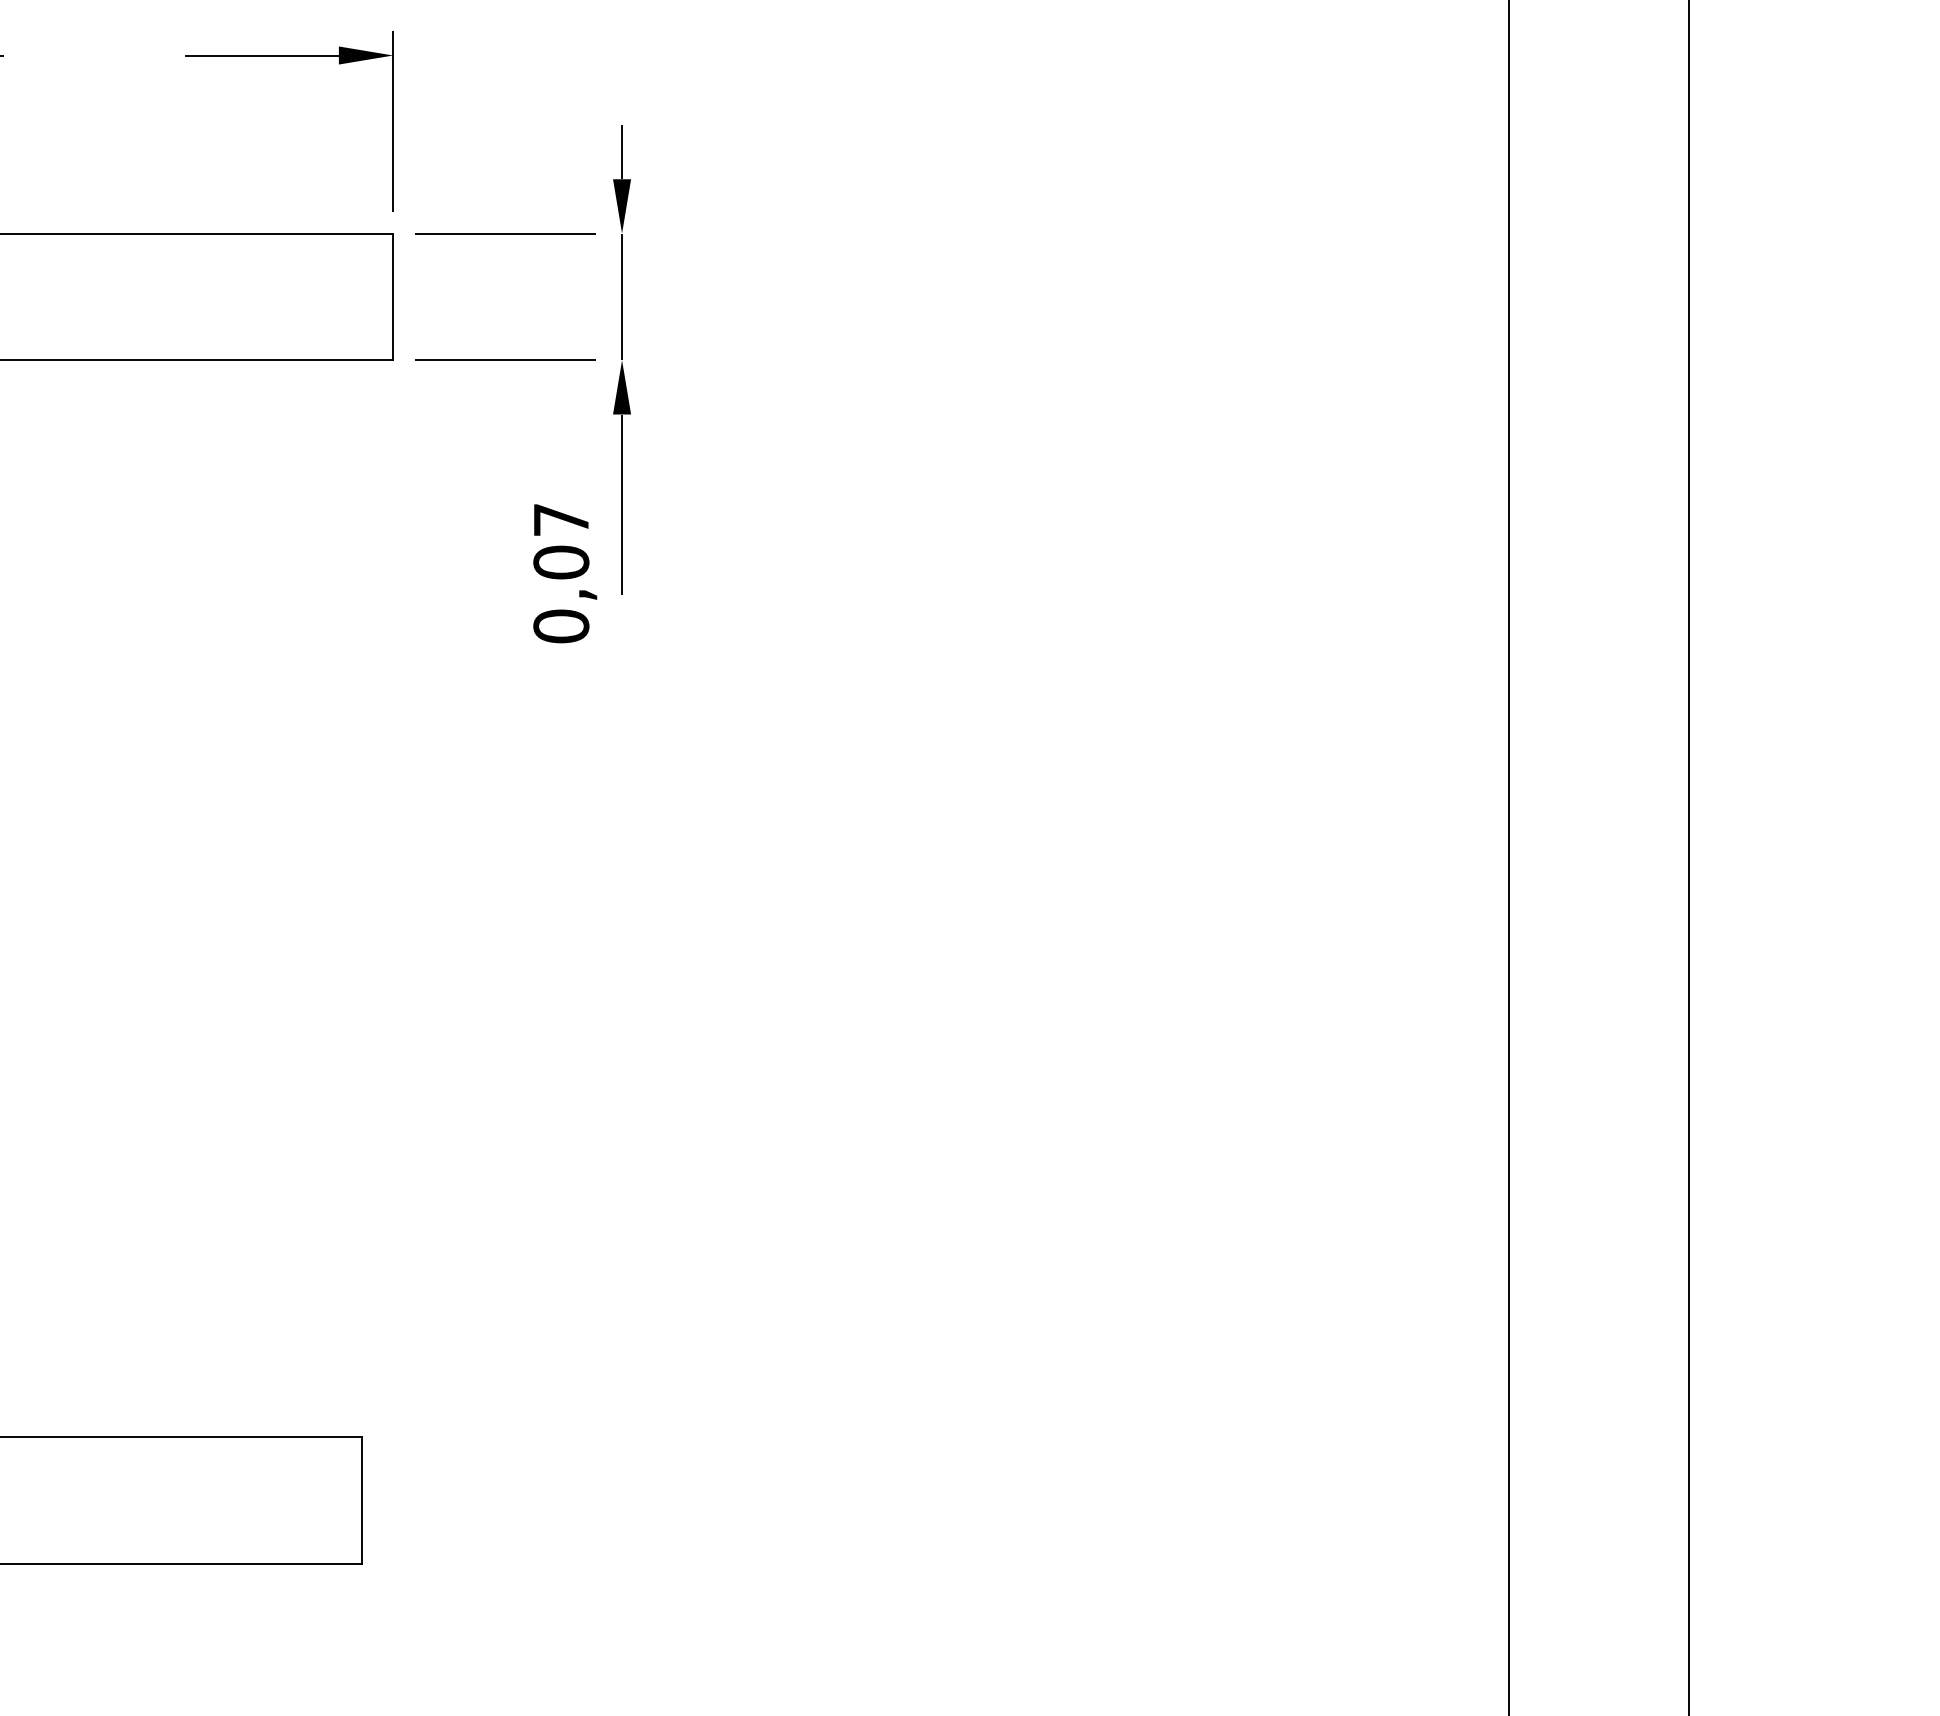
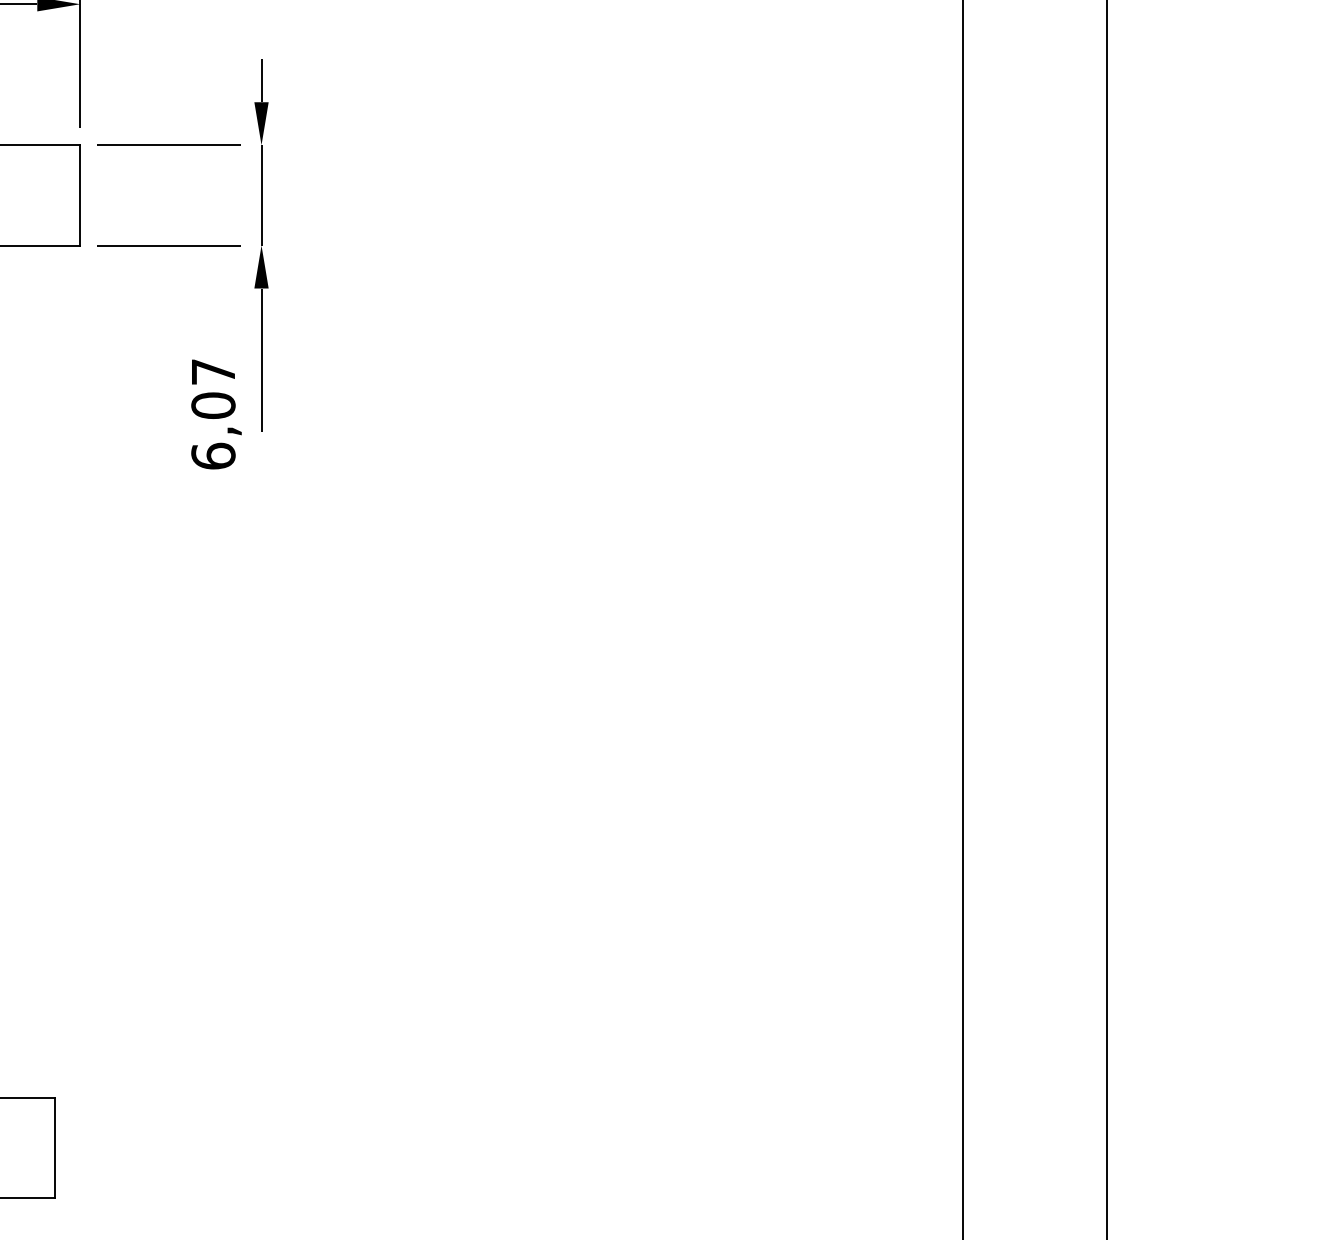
text: (561, 626) -> (213, 456), 0,07 -> 6,07

